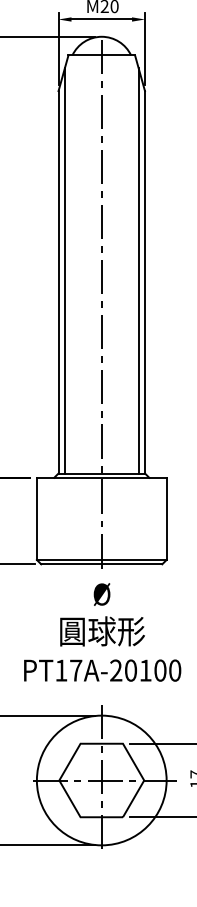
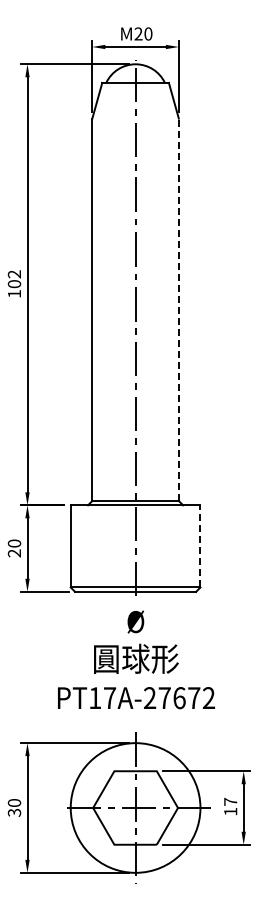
line: (64, 271) -> (98, 298), removed
line: (138, 271) -> (172, 298), removed
line: (144, 282) -> (178, 309), solid -> dashed
line: (166, 518) -> (200, 545), solid -> dashed
text: (152, 671) -> (186, 698), PT17A-20100 -> PT17A-27672

